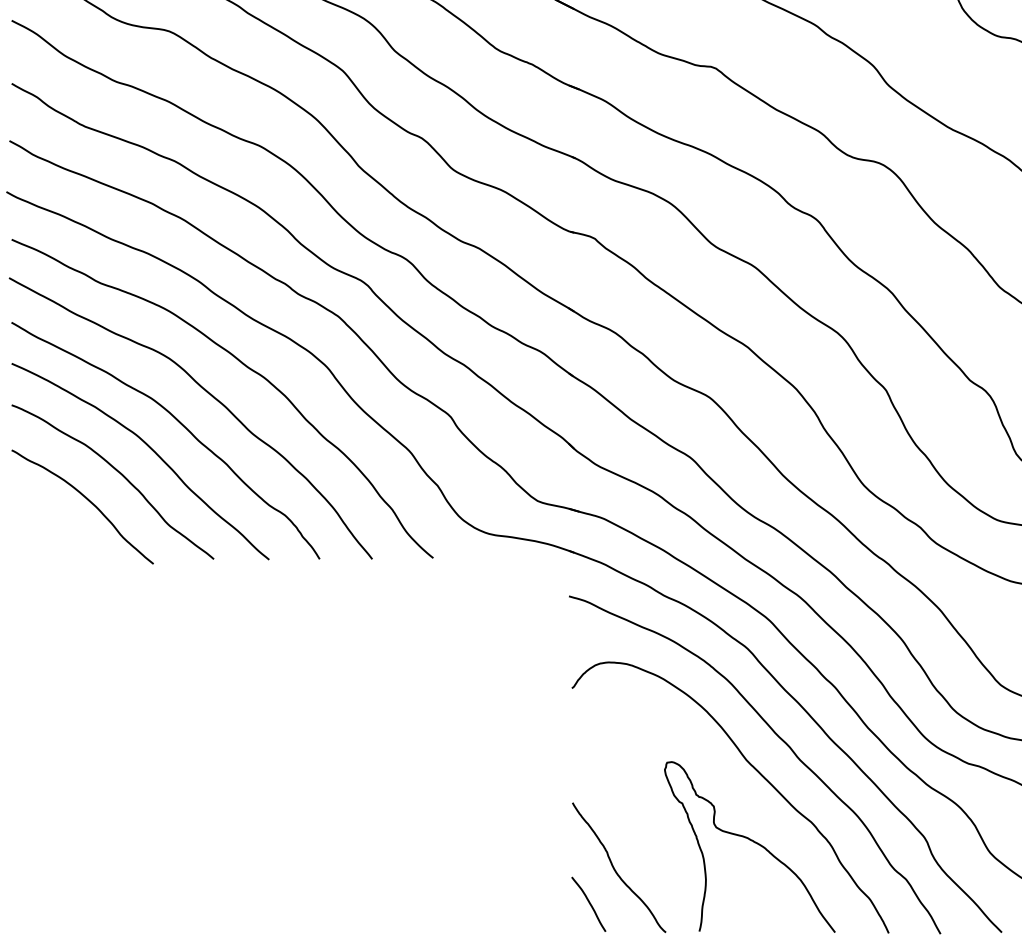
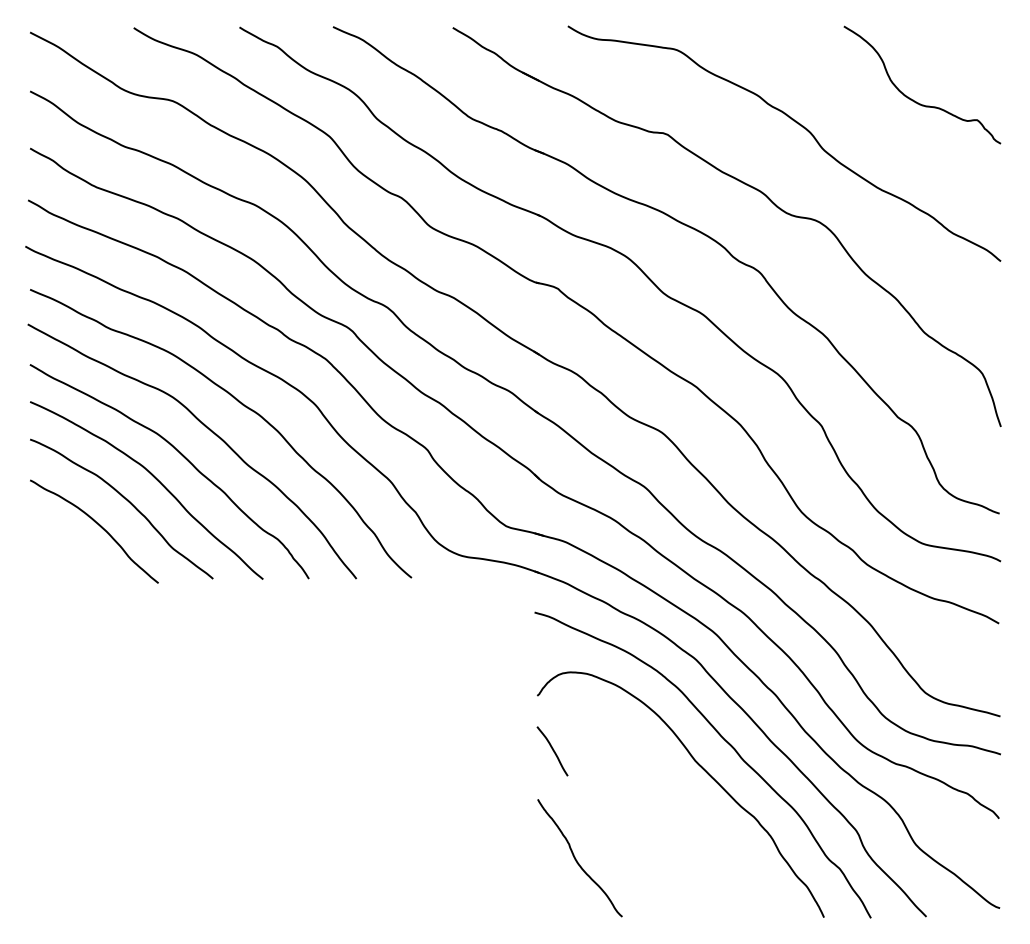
curve: (753, 842) -> (701, 835), removed
curve: (588, 903) -> (552, 750), moved

